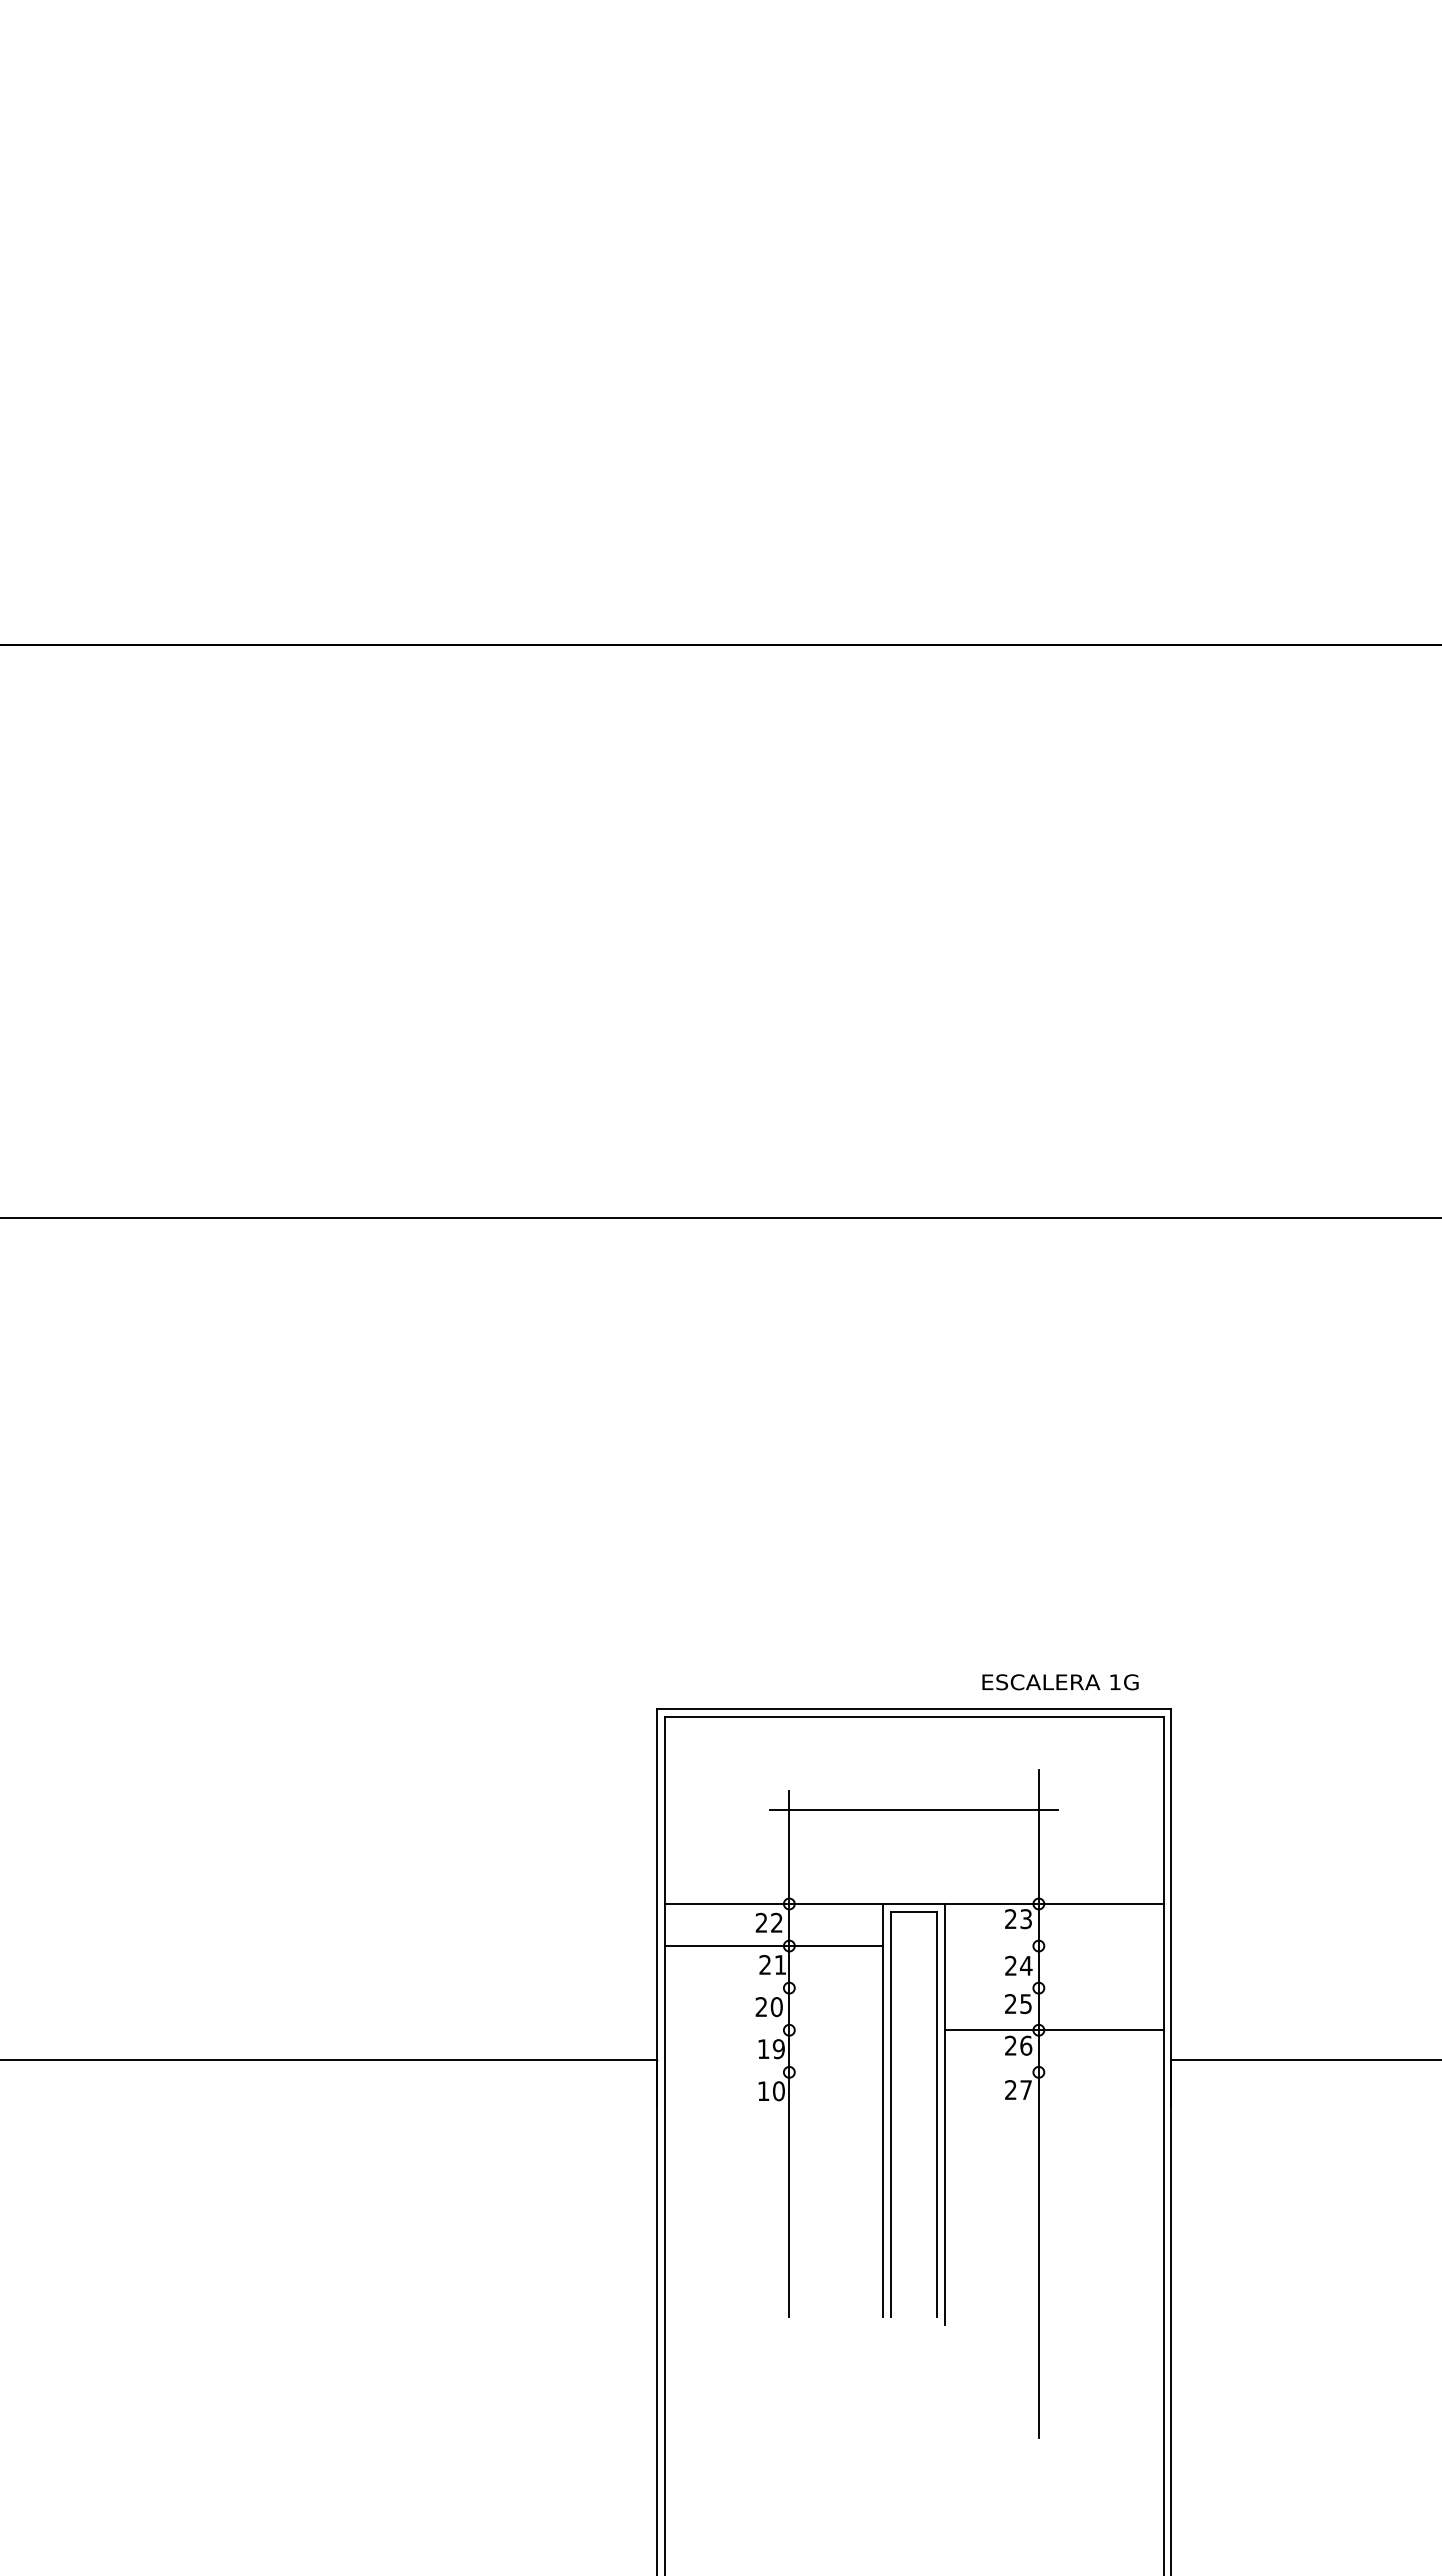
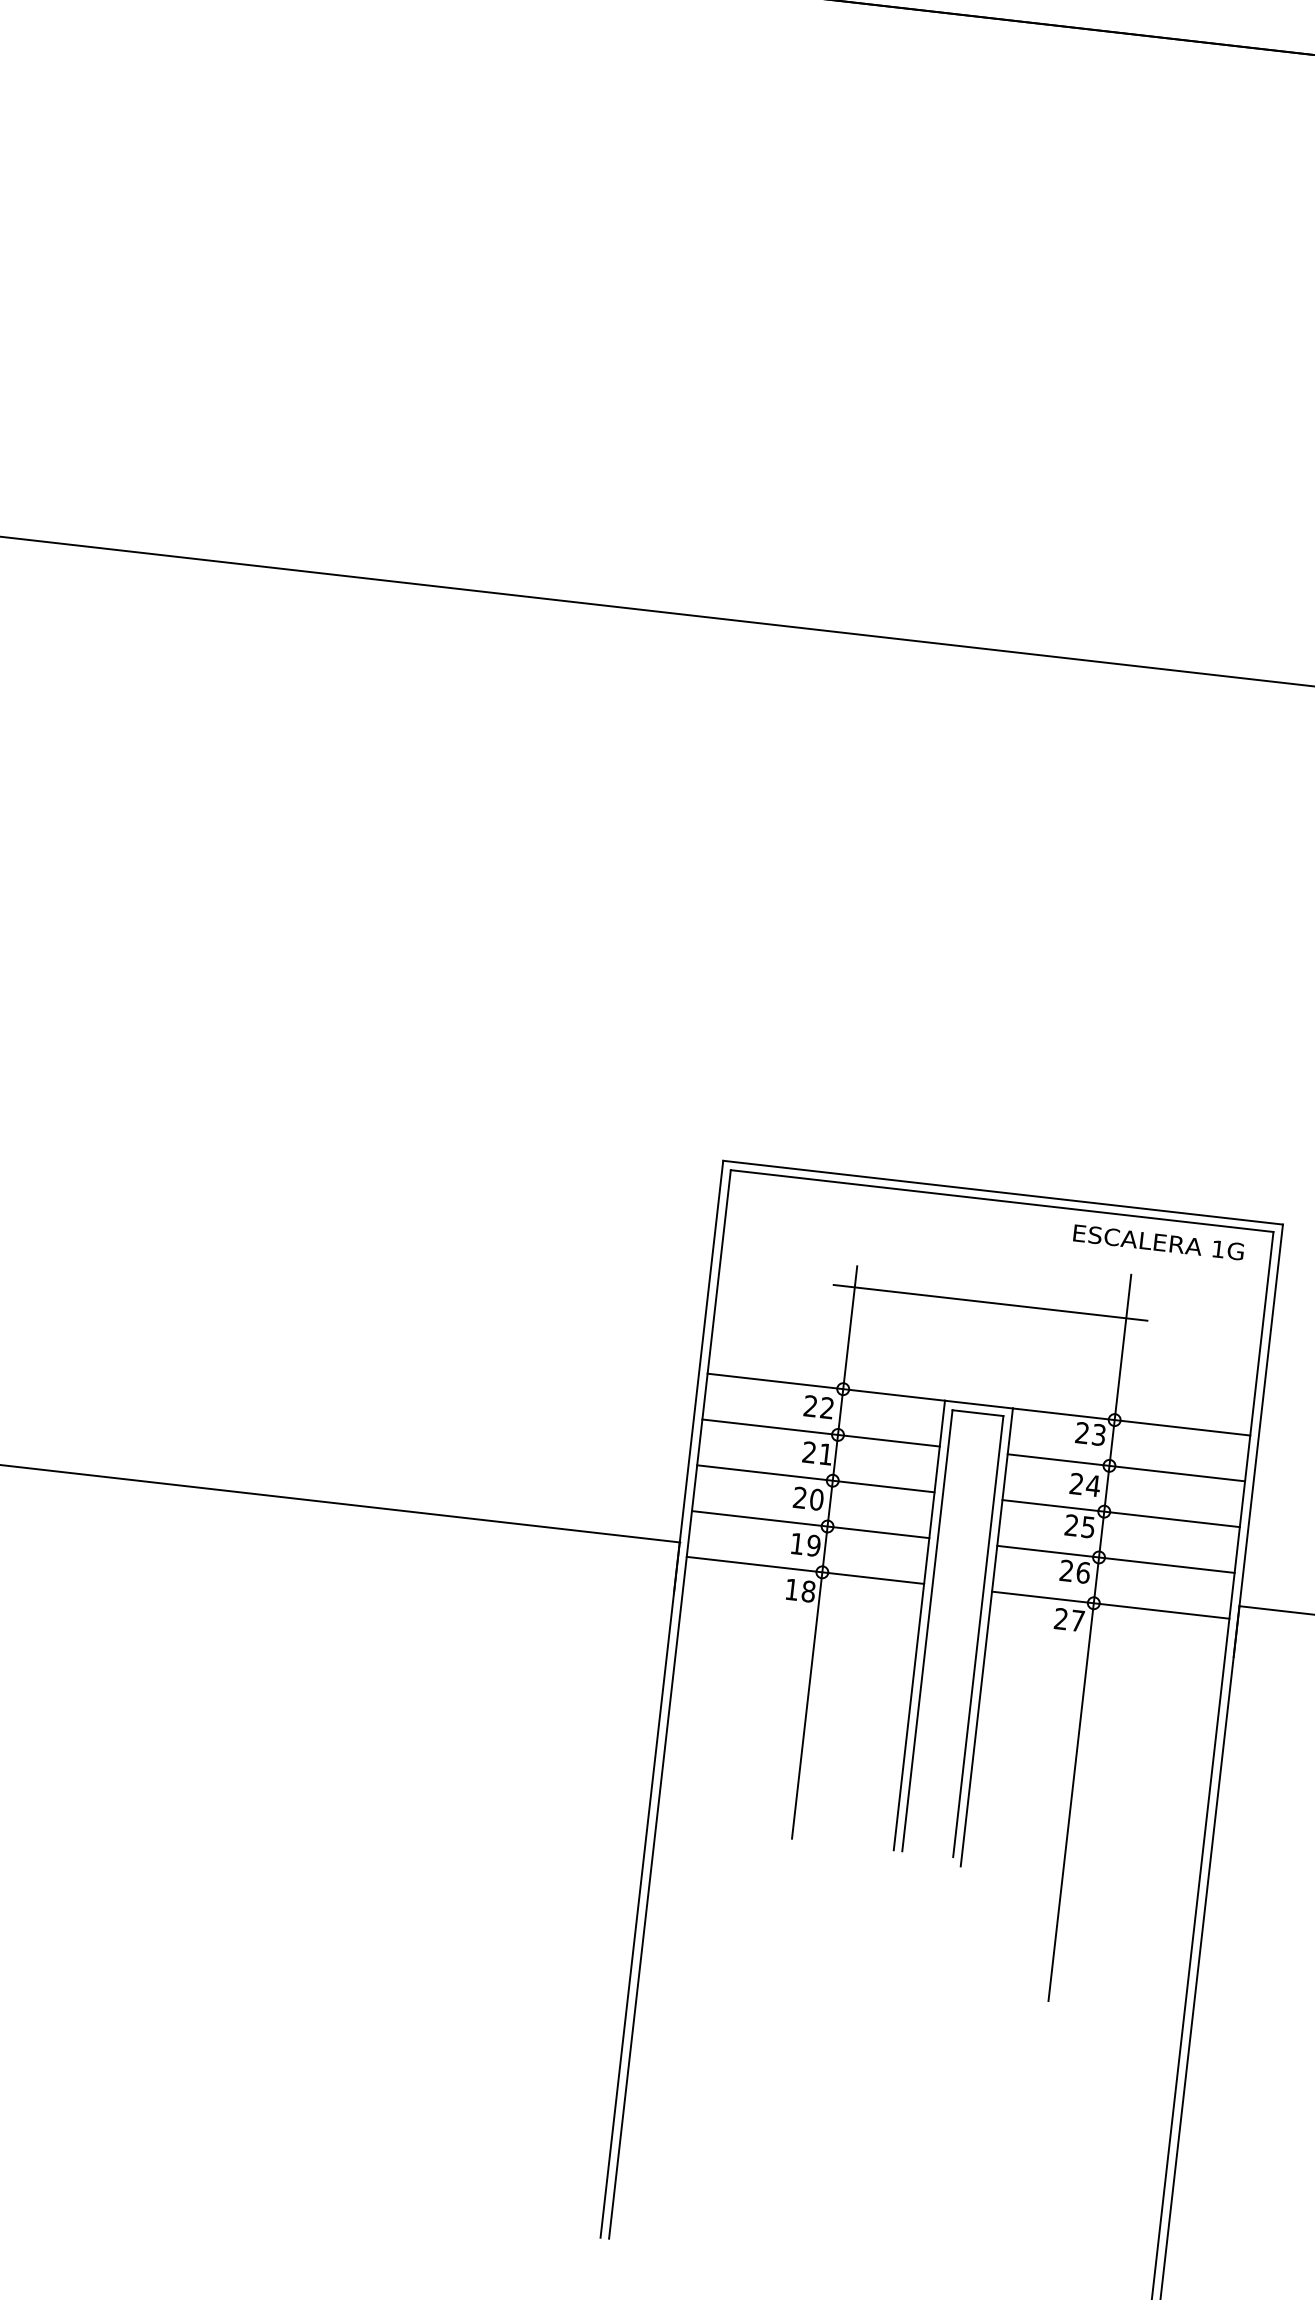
text: (1060, 1682) -> (1158, 1242), moved
line: (1054, 1946) -> (1126, 1468), added
line: (773, 1988) -> (815, 1479), added
line: (1054, 1988) -> (1121, 1513), added
line: (773, 2030) -> (810, 1524), added
line: (773, 2072) -> (805, 1570), added
line: (1054, 2072) -> (1110, 1605), added
text: (778, 2090) -> (808, 1590), 10 -> 18

